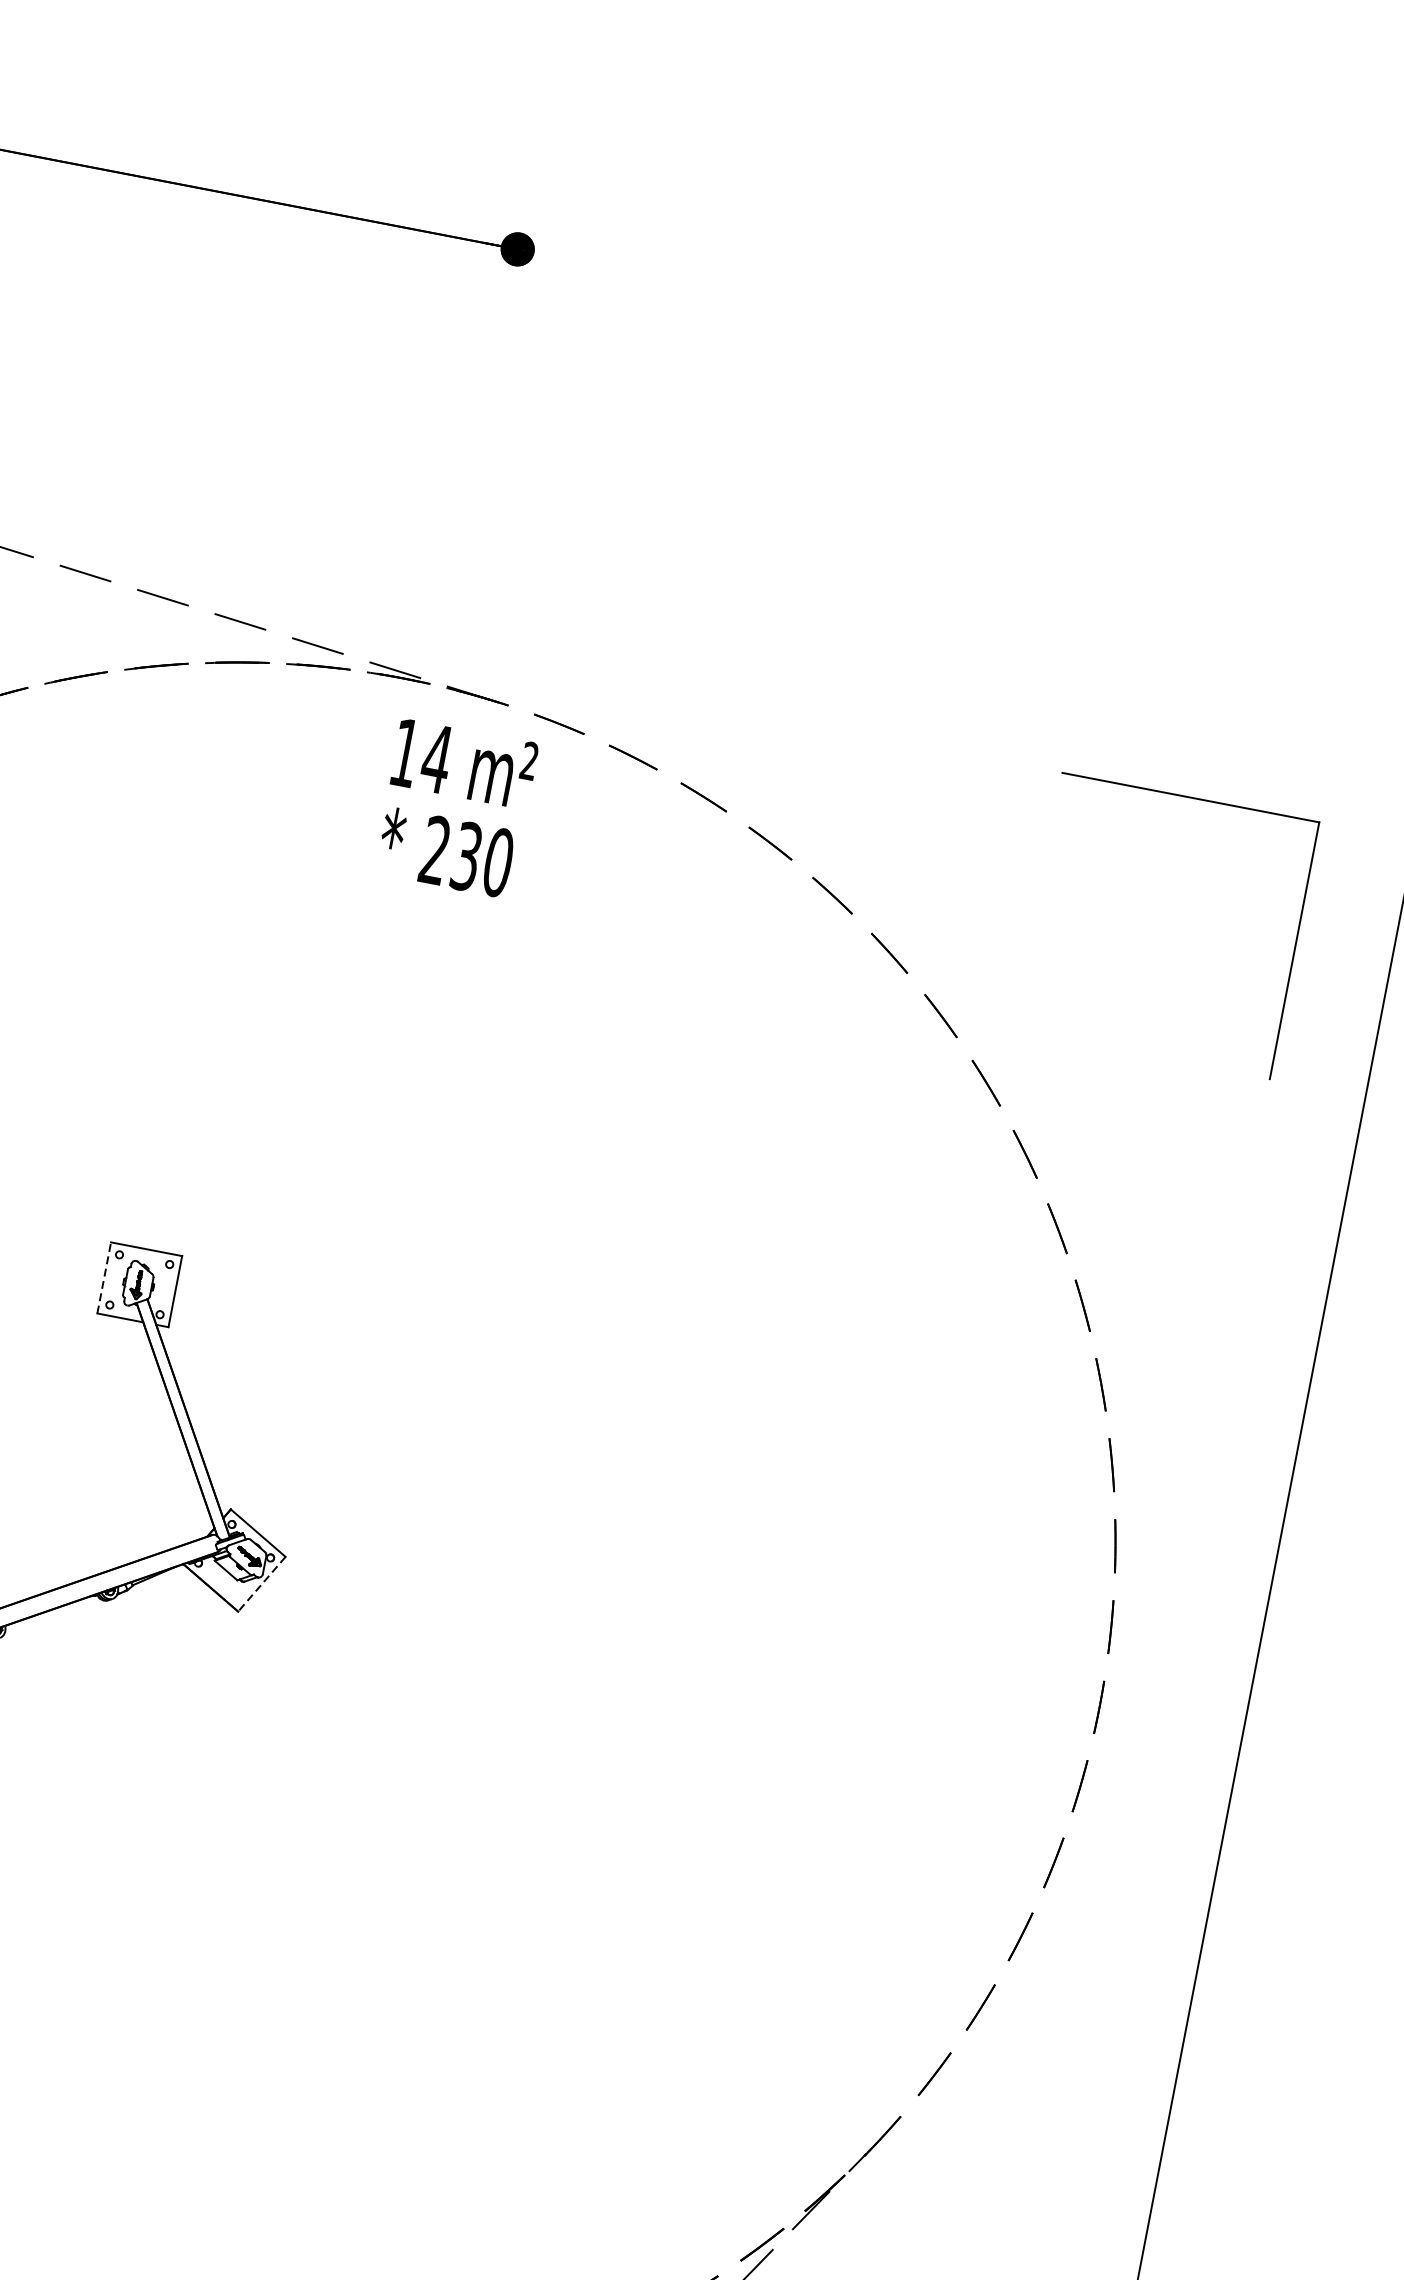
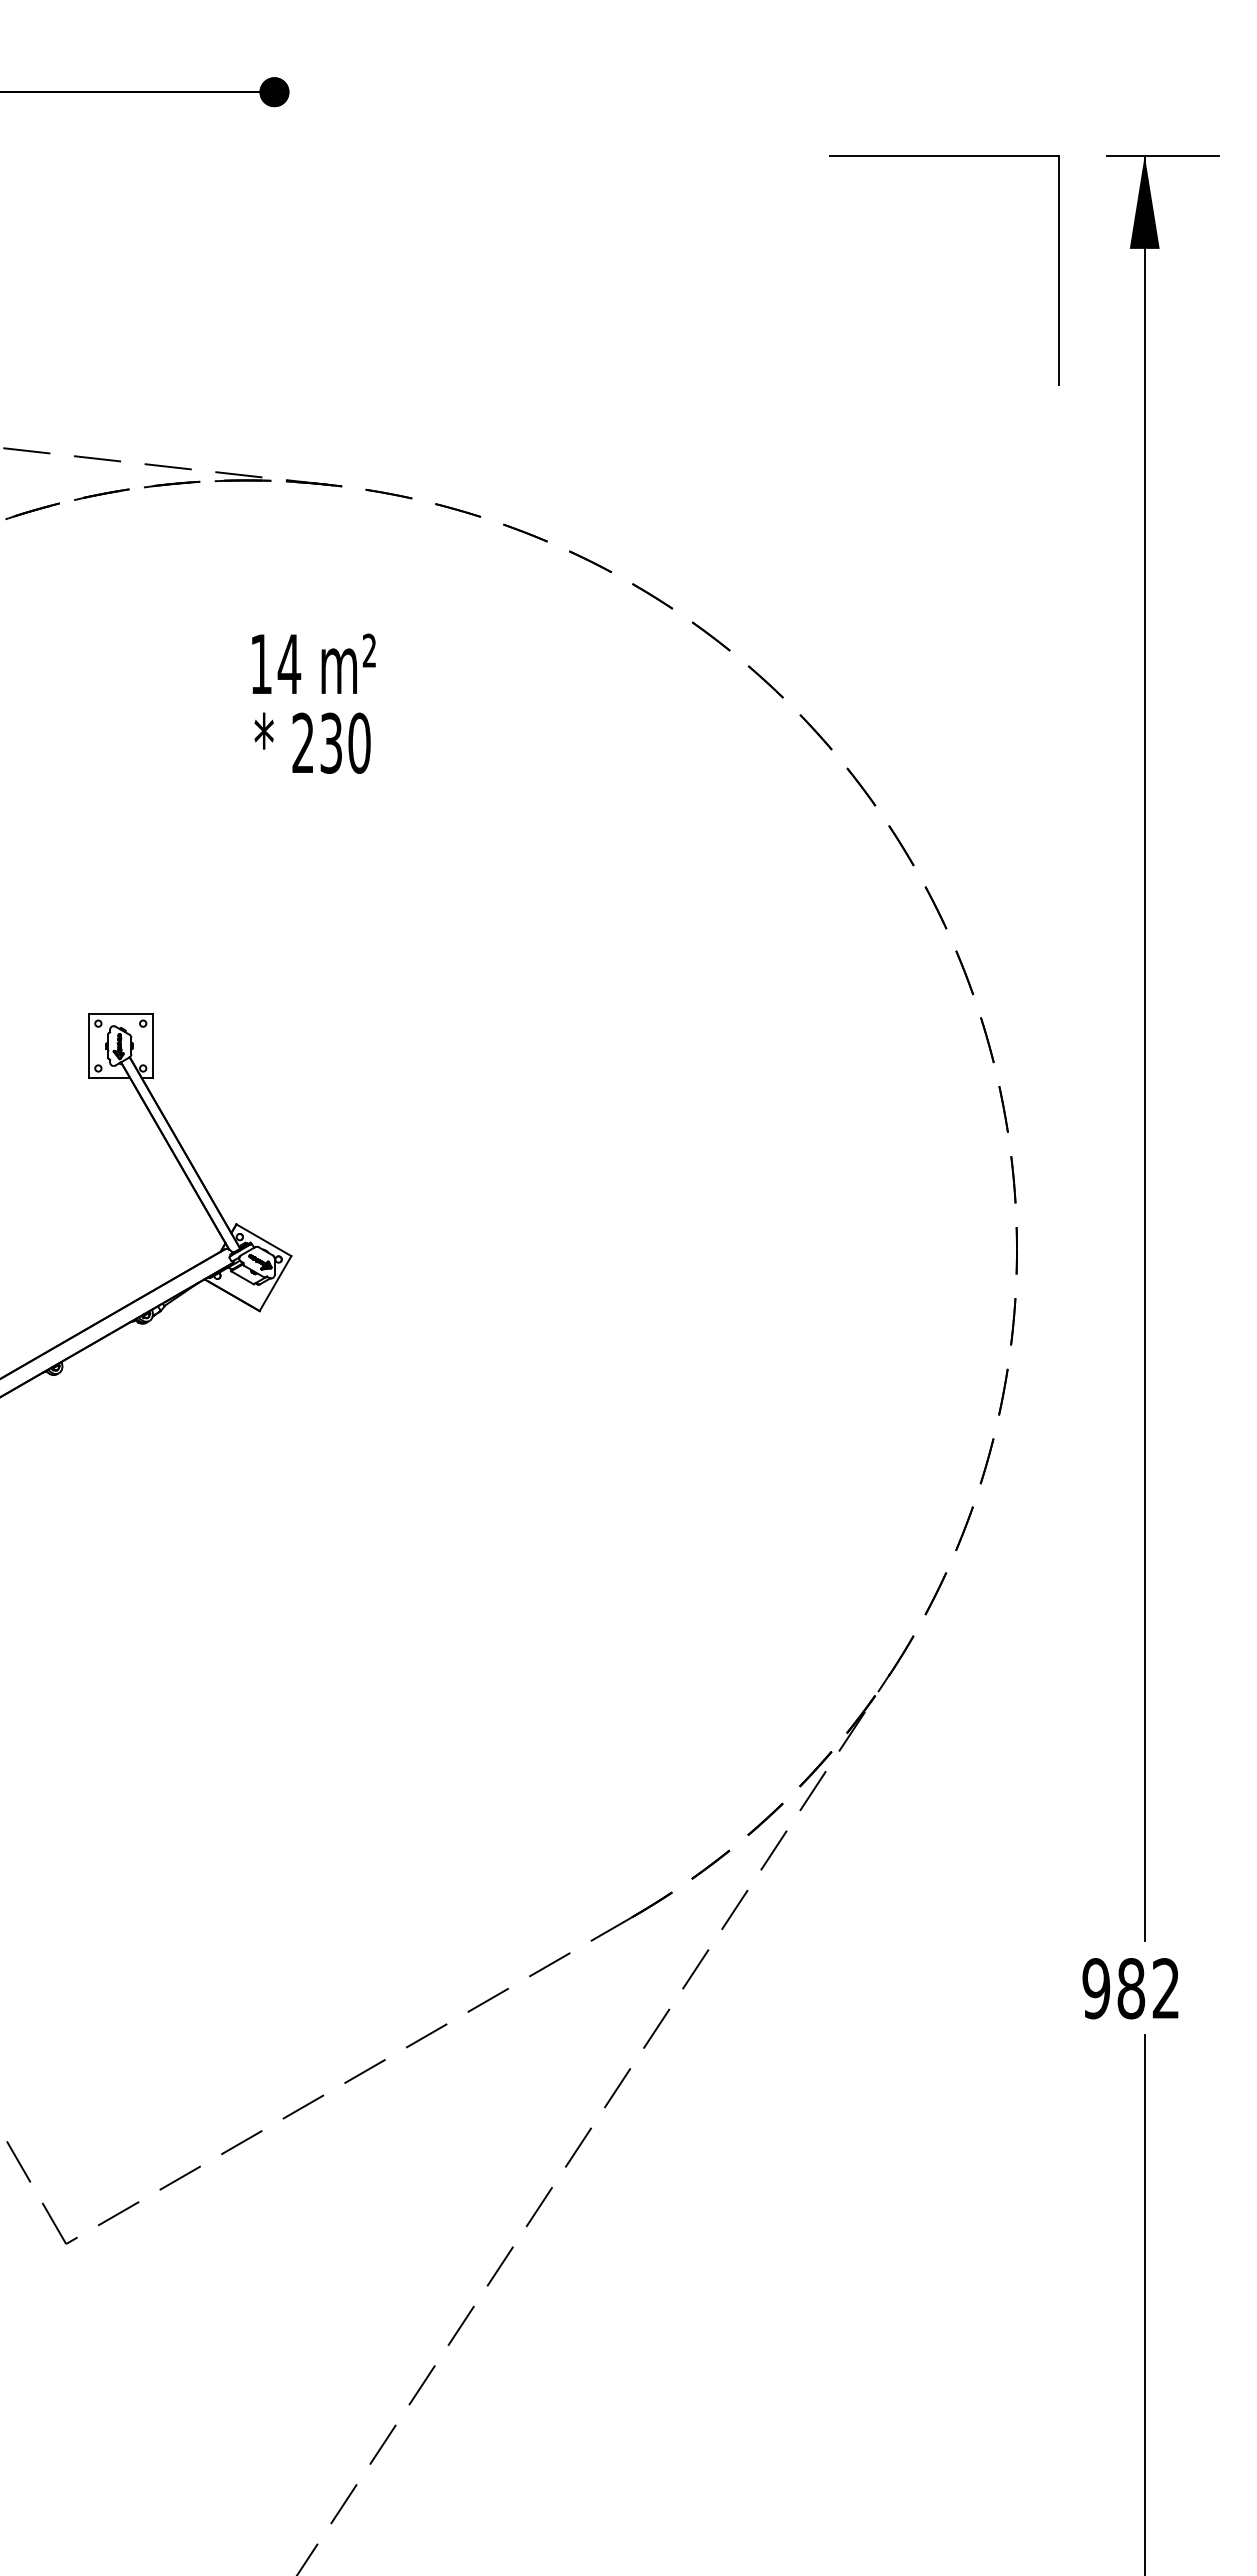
part: (1190, 798) -> (944, 156), moved
text: (455, 808) -> (313, 703), moved
line: (104, 1278) -> (89, 1046), dashed -> solid
line: (261, 1584) -> (275, 1283), dashed -> solid

